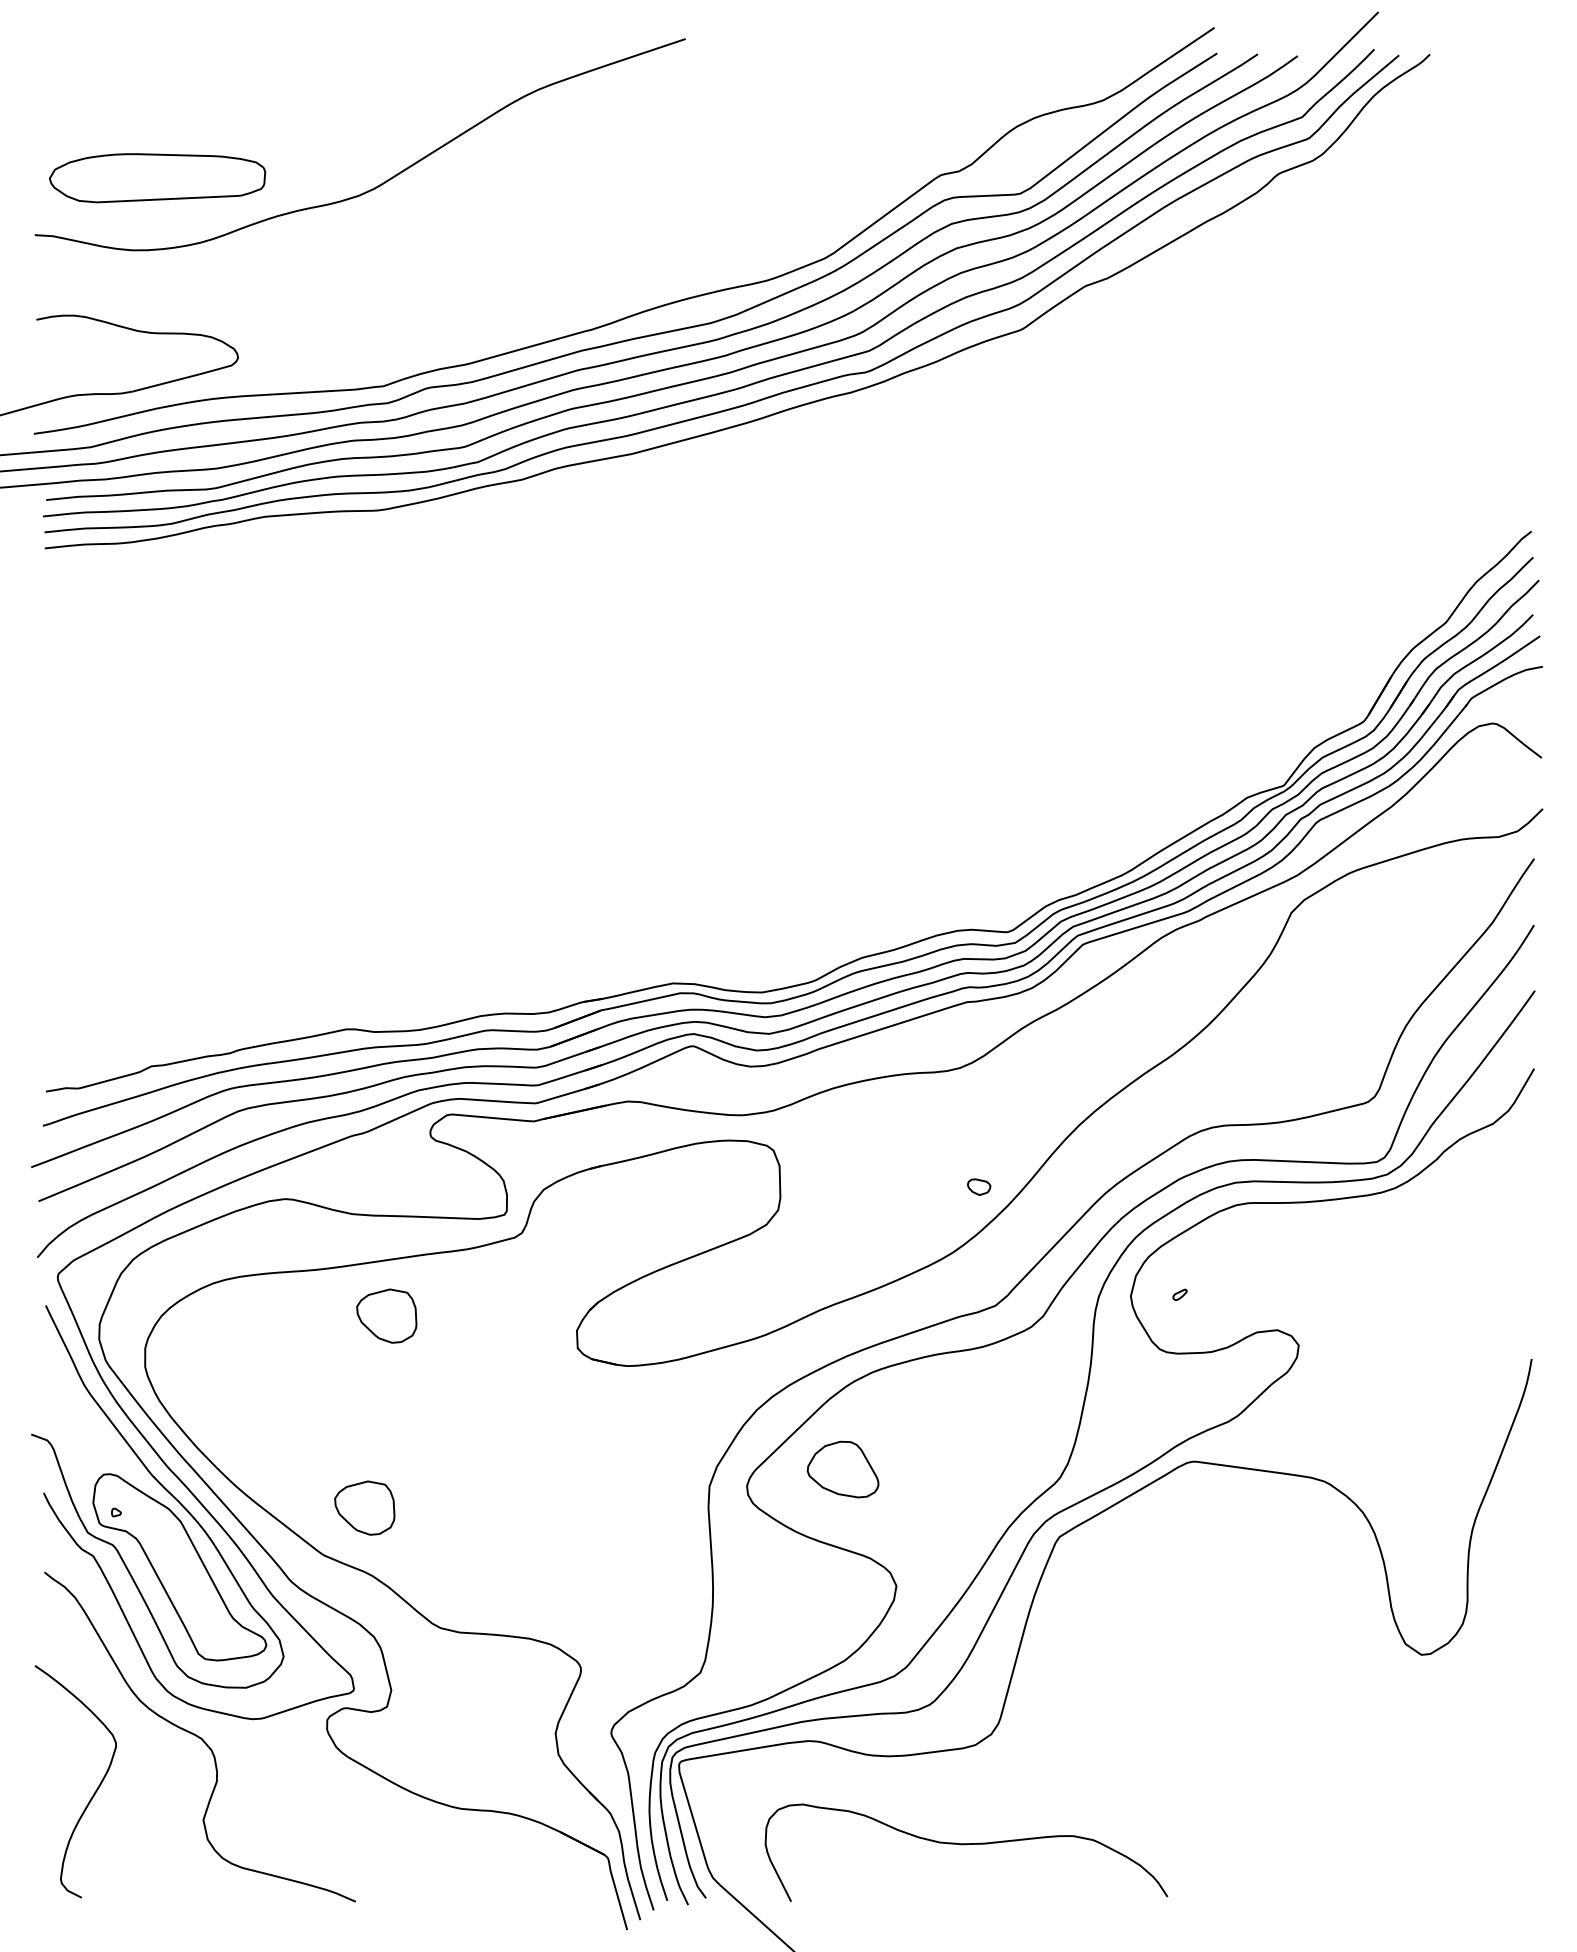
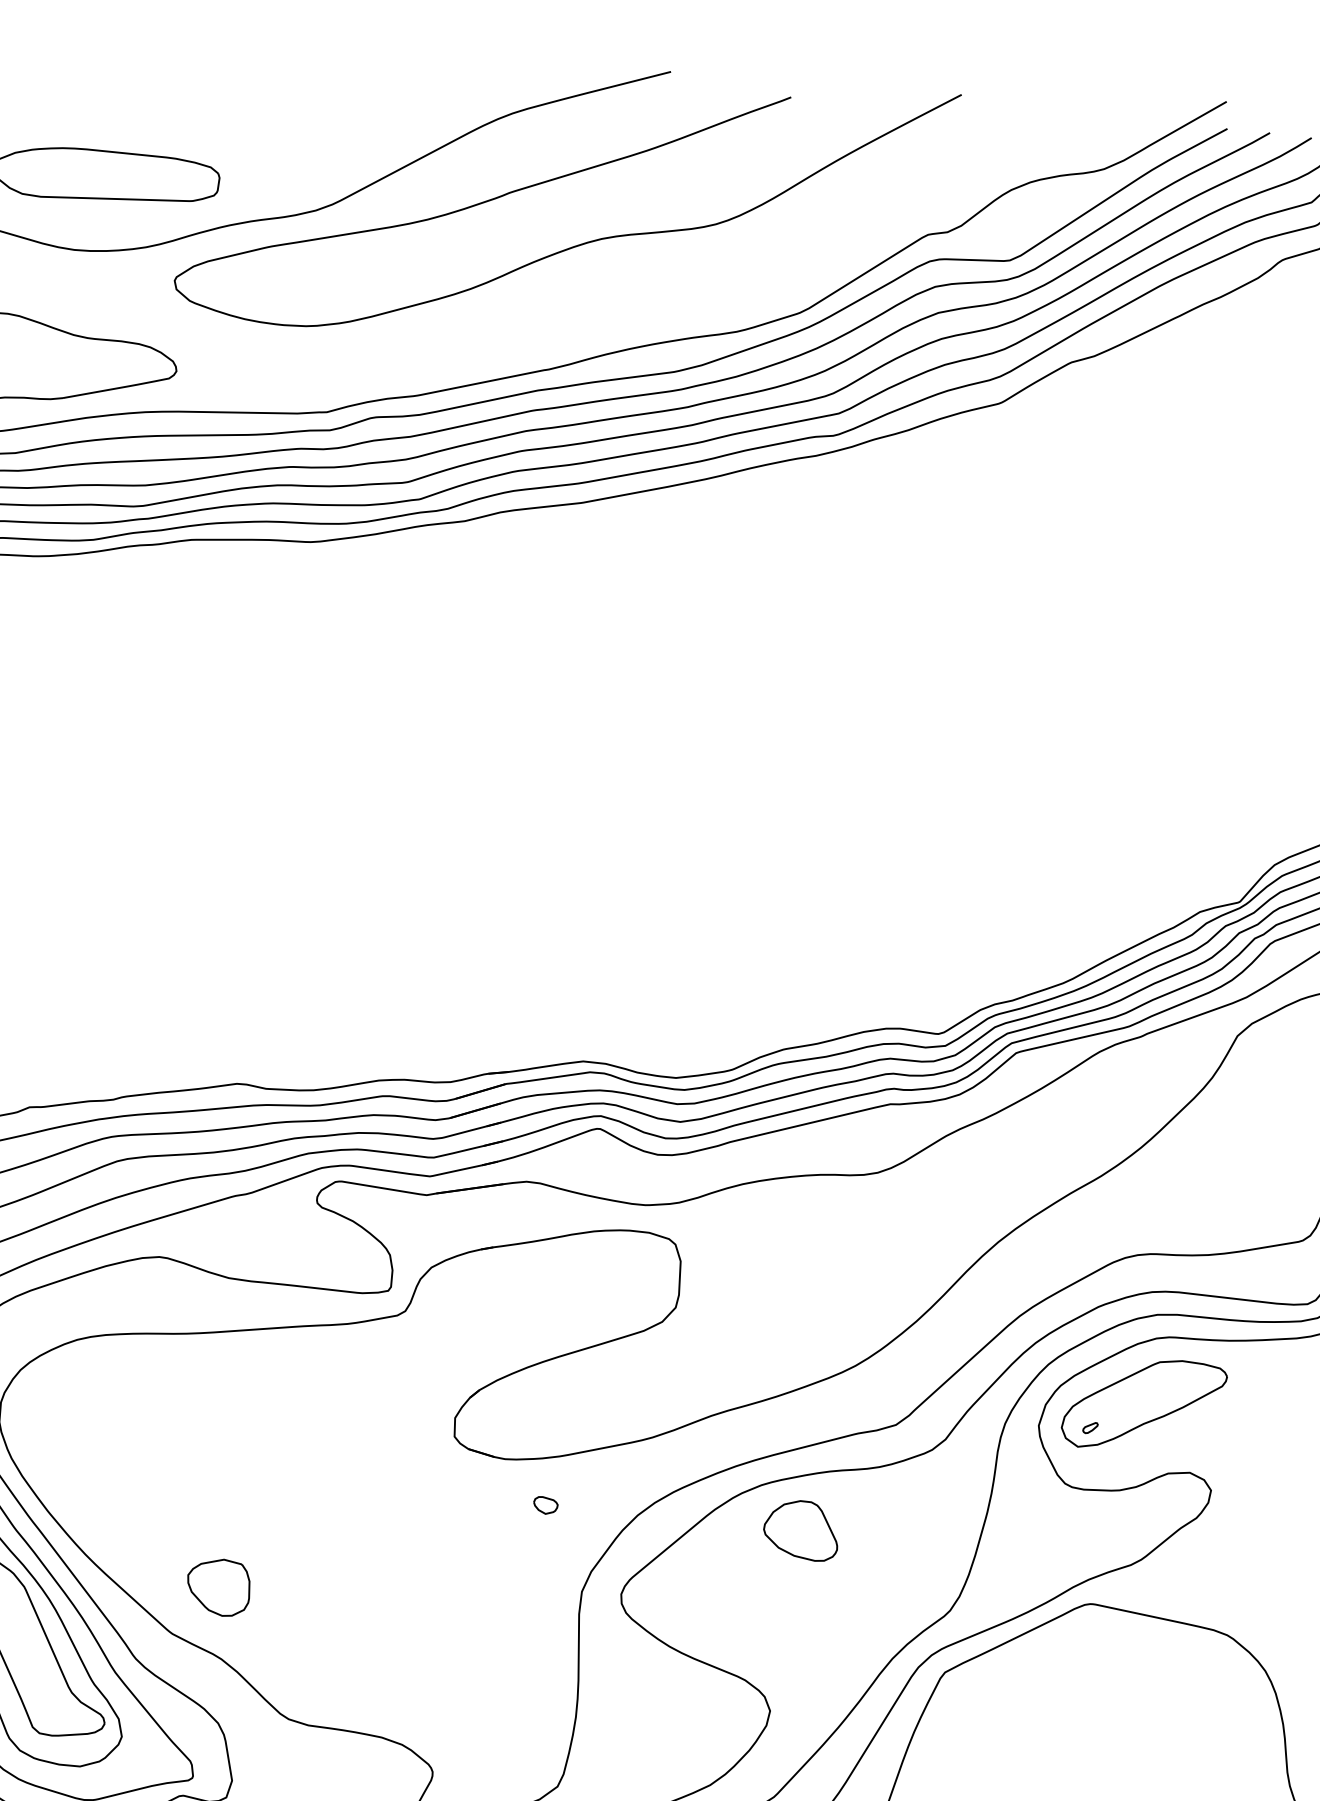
curve: (587, 148) -> (559, 178), added
part: (979, 1186) -> (546, 1504), moved
part: (1228, 1269) -> (1143, 1405), added
part: (386, 1315) -> (256, 1387), removed
part: (842, 1469) -> (800, 1530), moved

